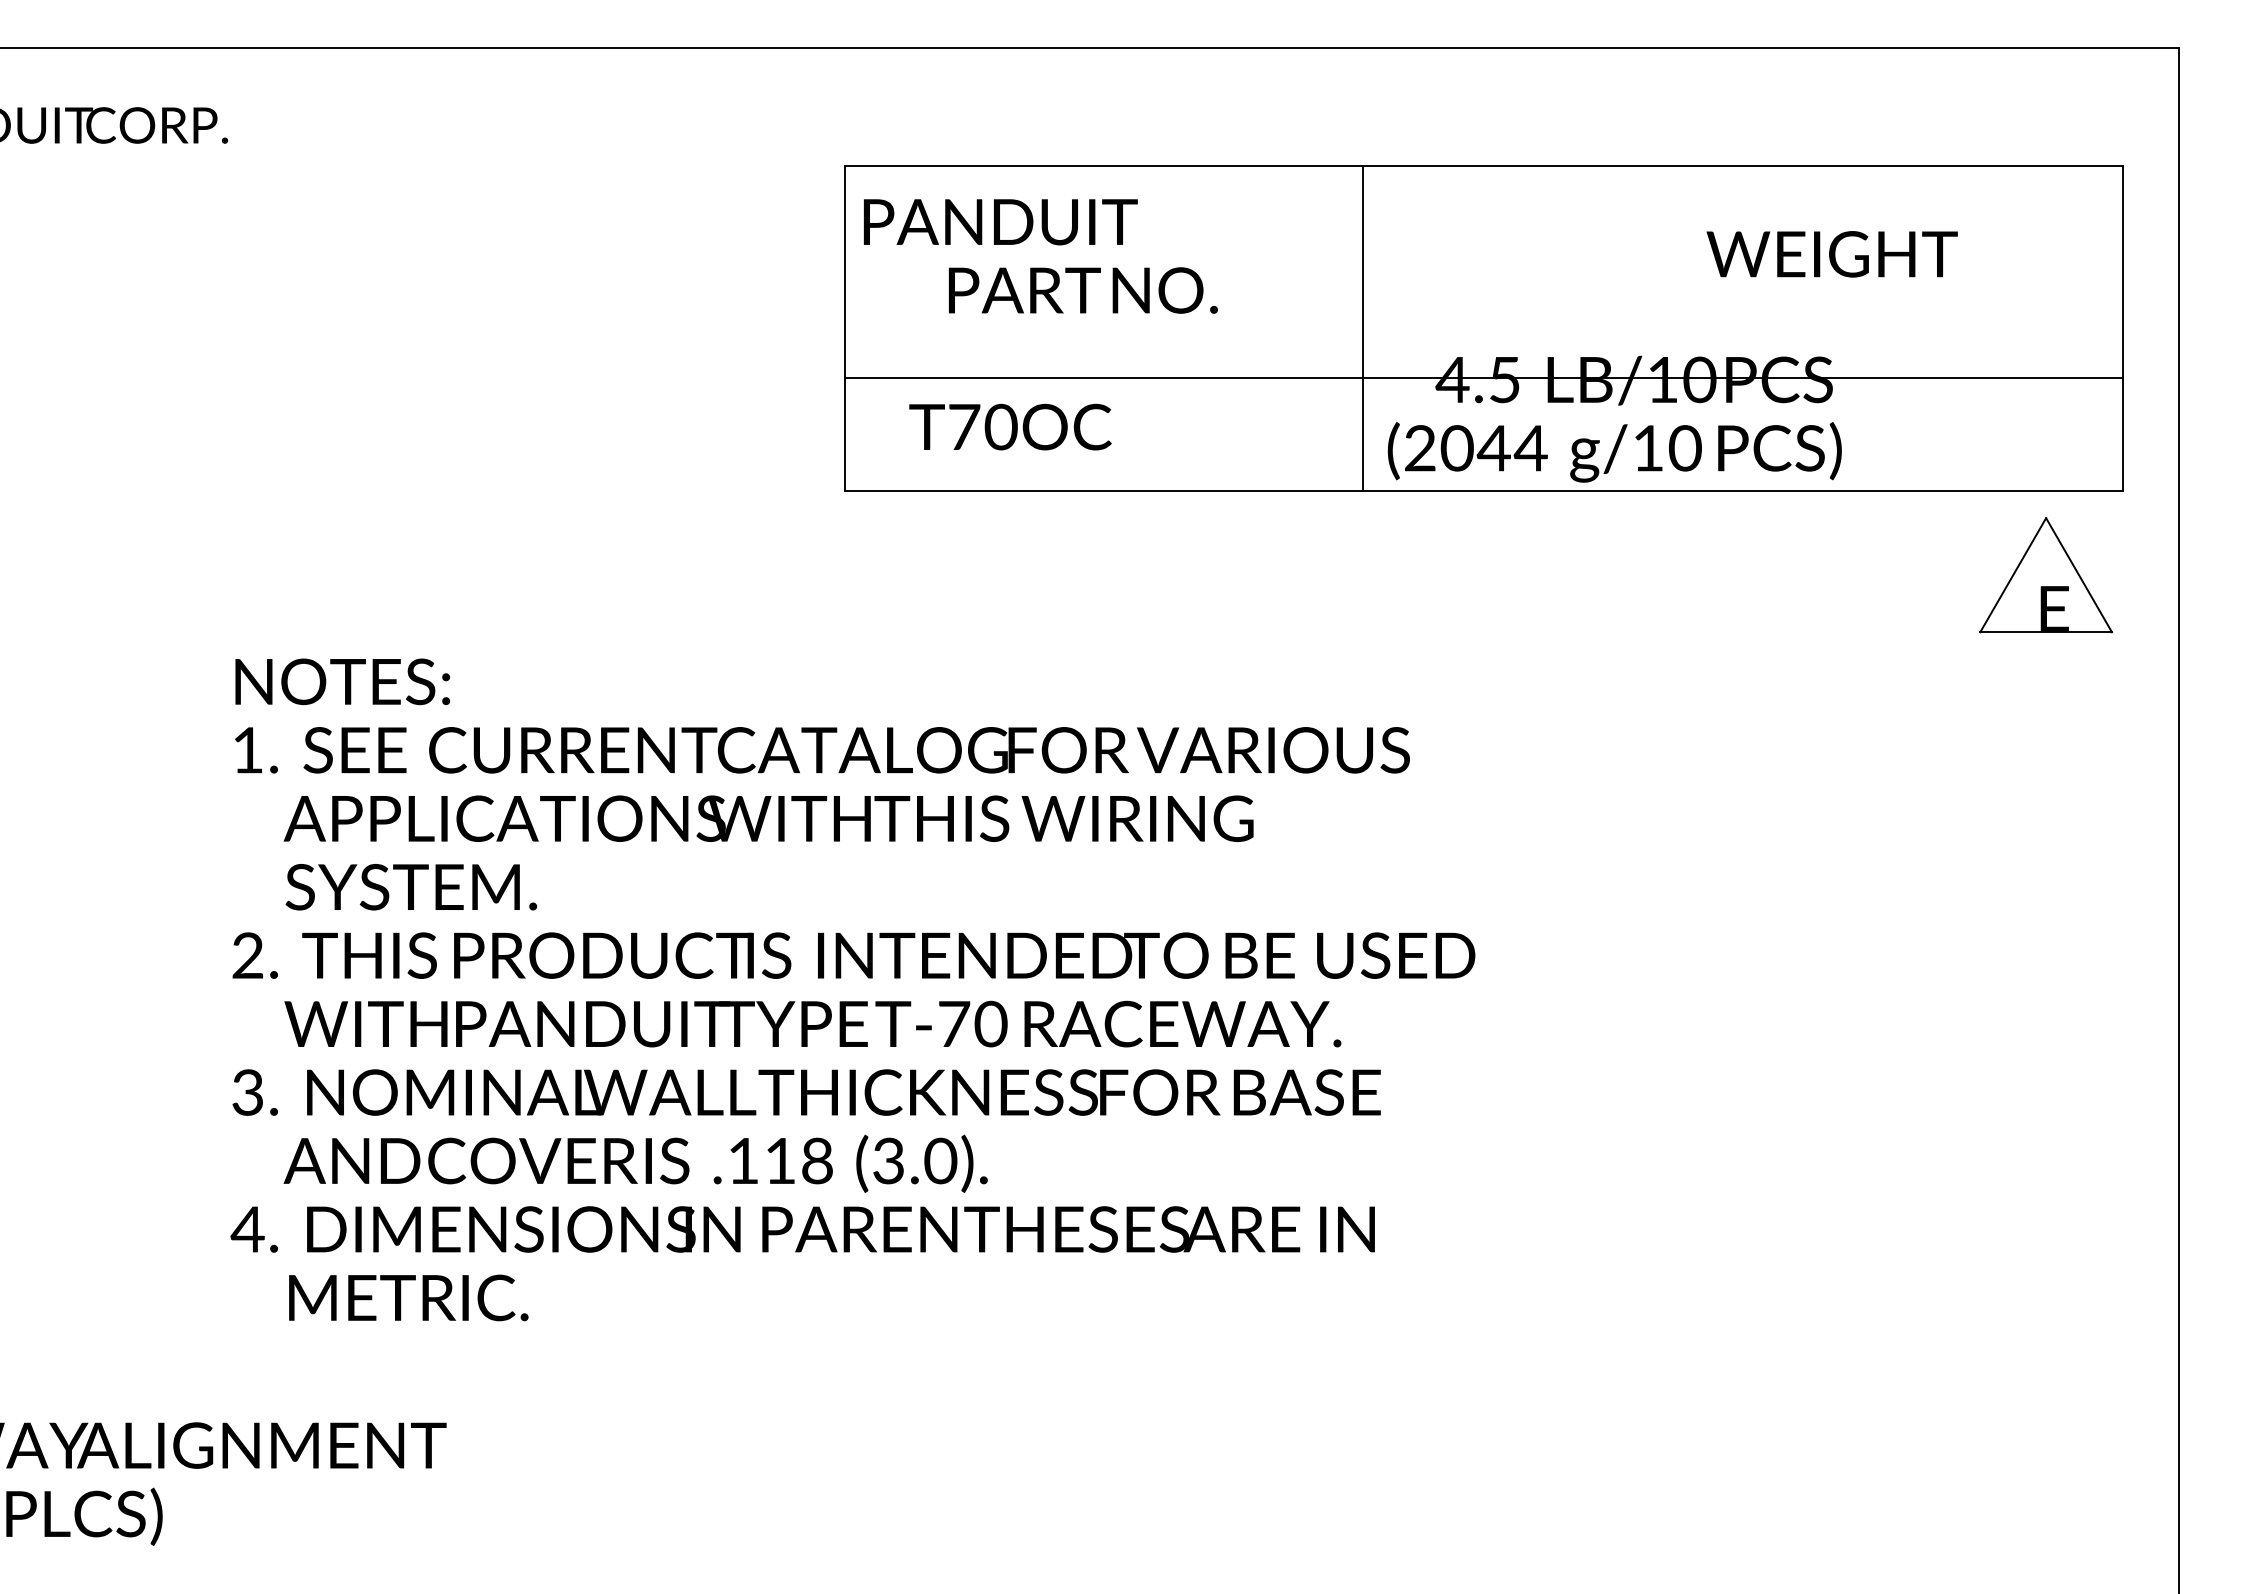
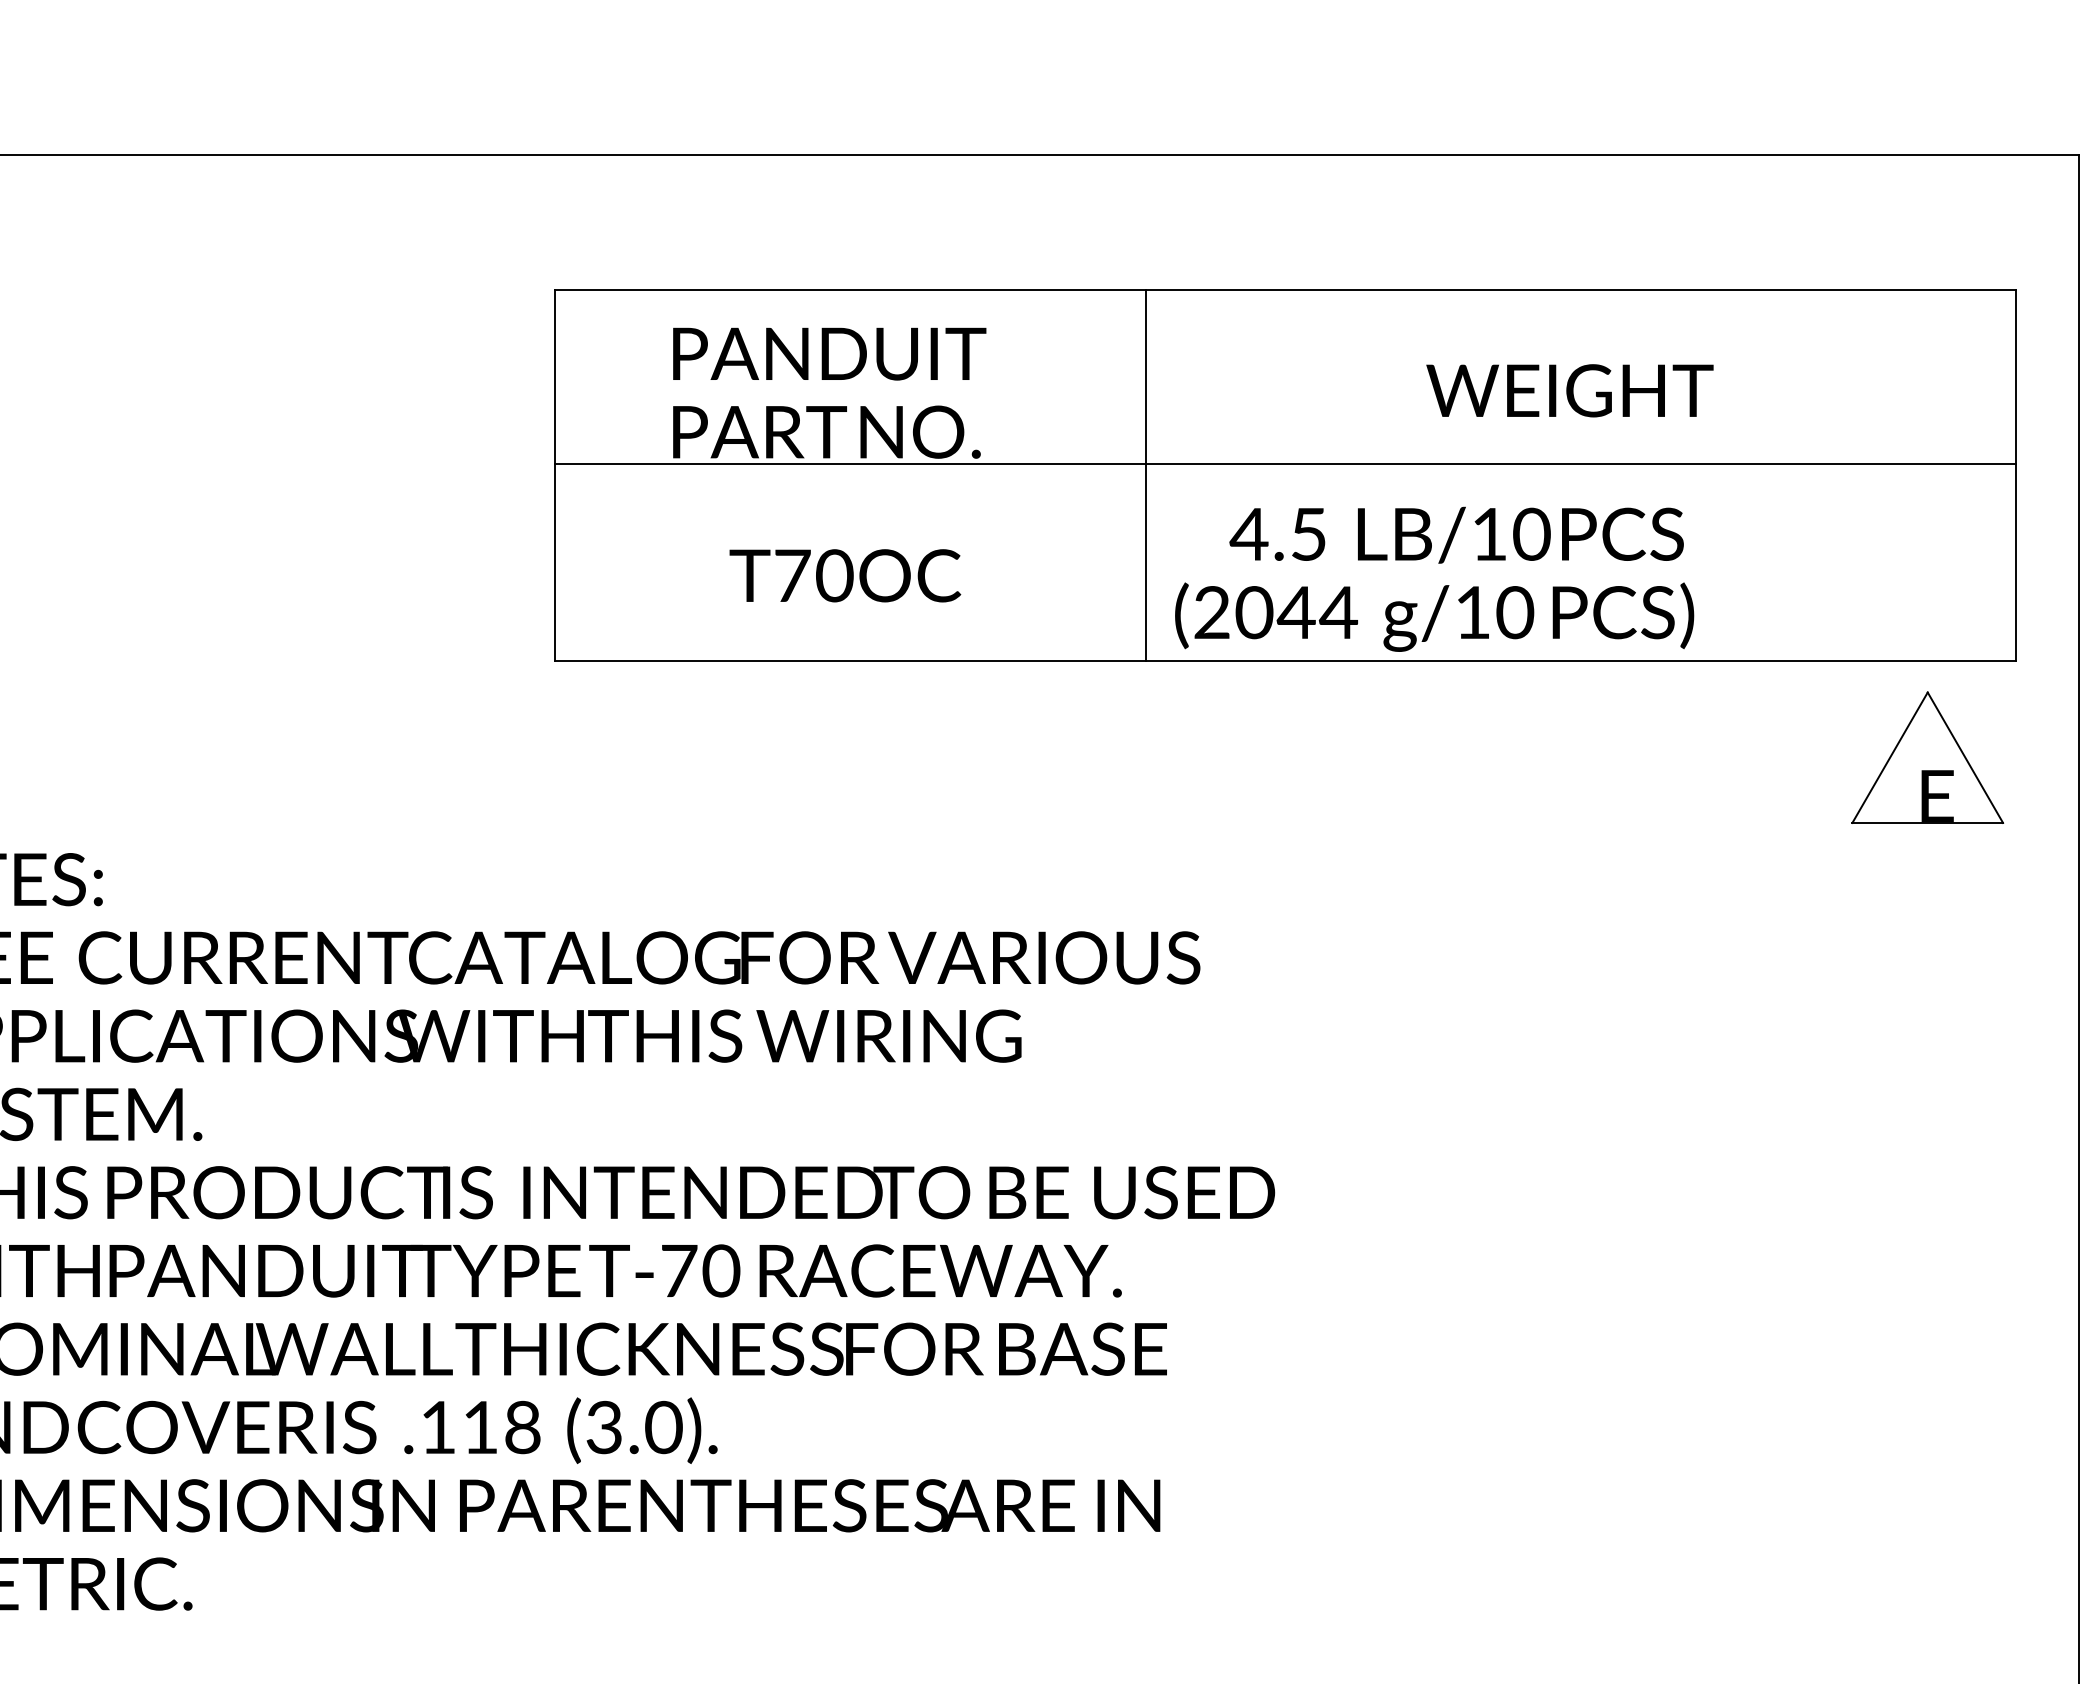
text: (1000, 222) -> (829, 354), moved
text: (1831, 254) -> (1569, 390), moved
line: (1484, 378) -> (1285, 464), moved
text: (1010, 426) -> (845, 575), moved

